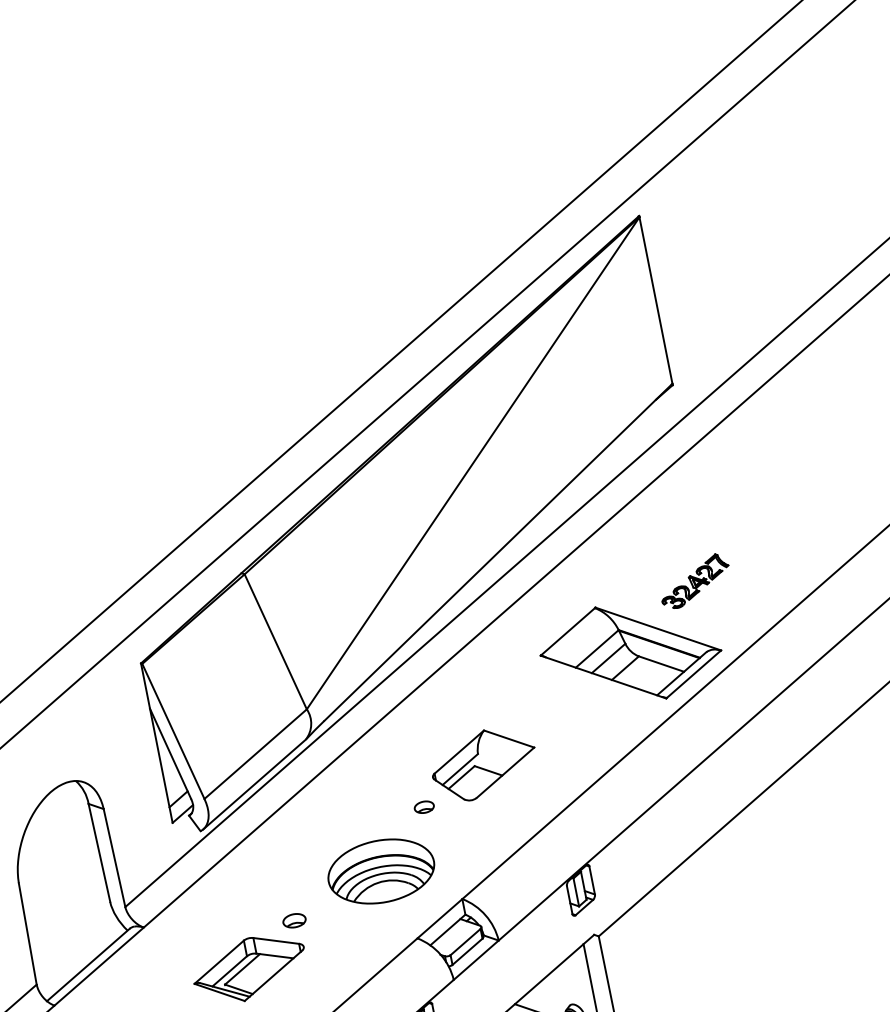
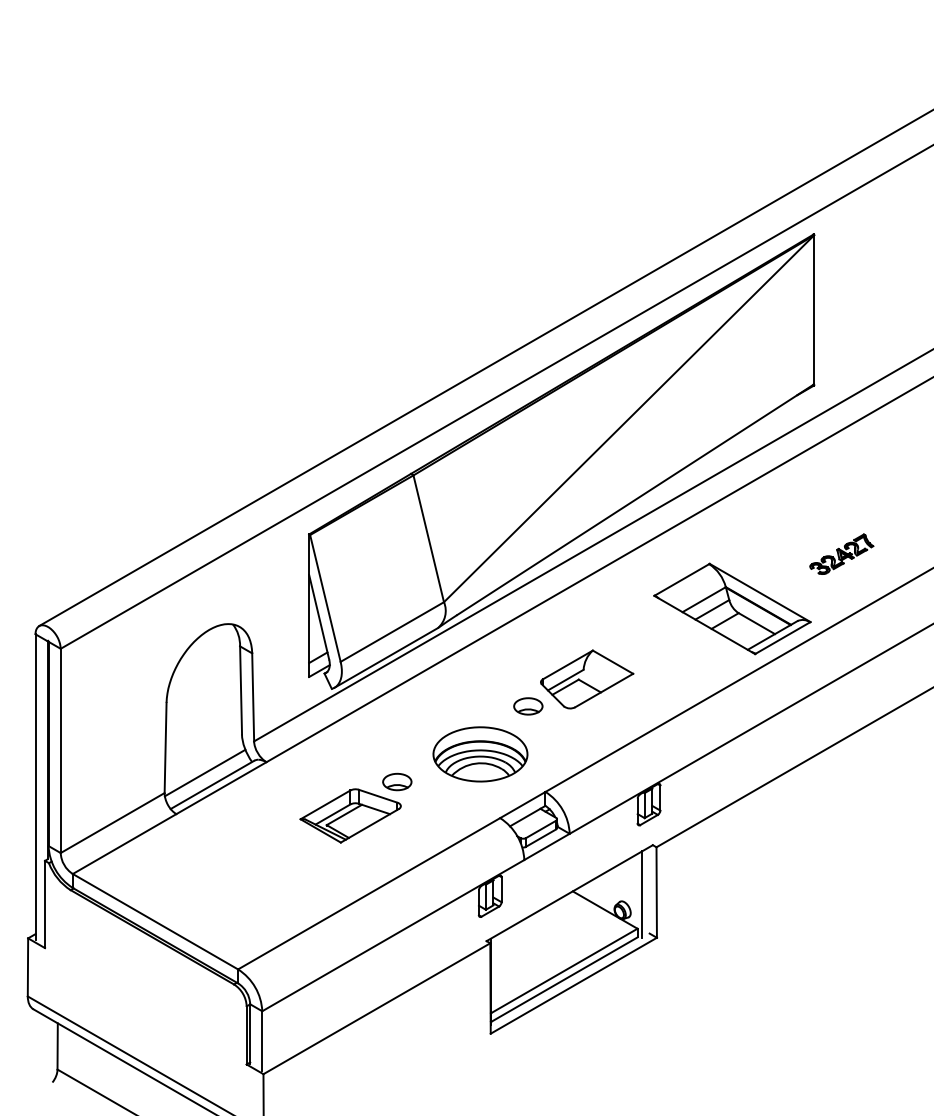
part: (694, 580) -> (841, 553), moved
part: (424, 807) -> (528, 706), size x1.67
part: (294, 920) -> (397, 781), size x1.43
line: (76, 952) -> (204, 772), added

